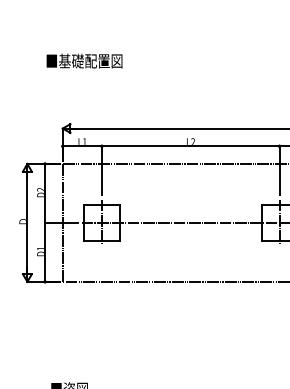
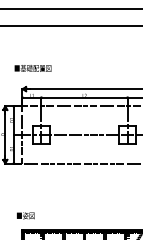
text: (83, 61) -> (32, 68), moved

